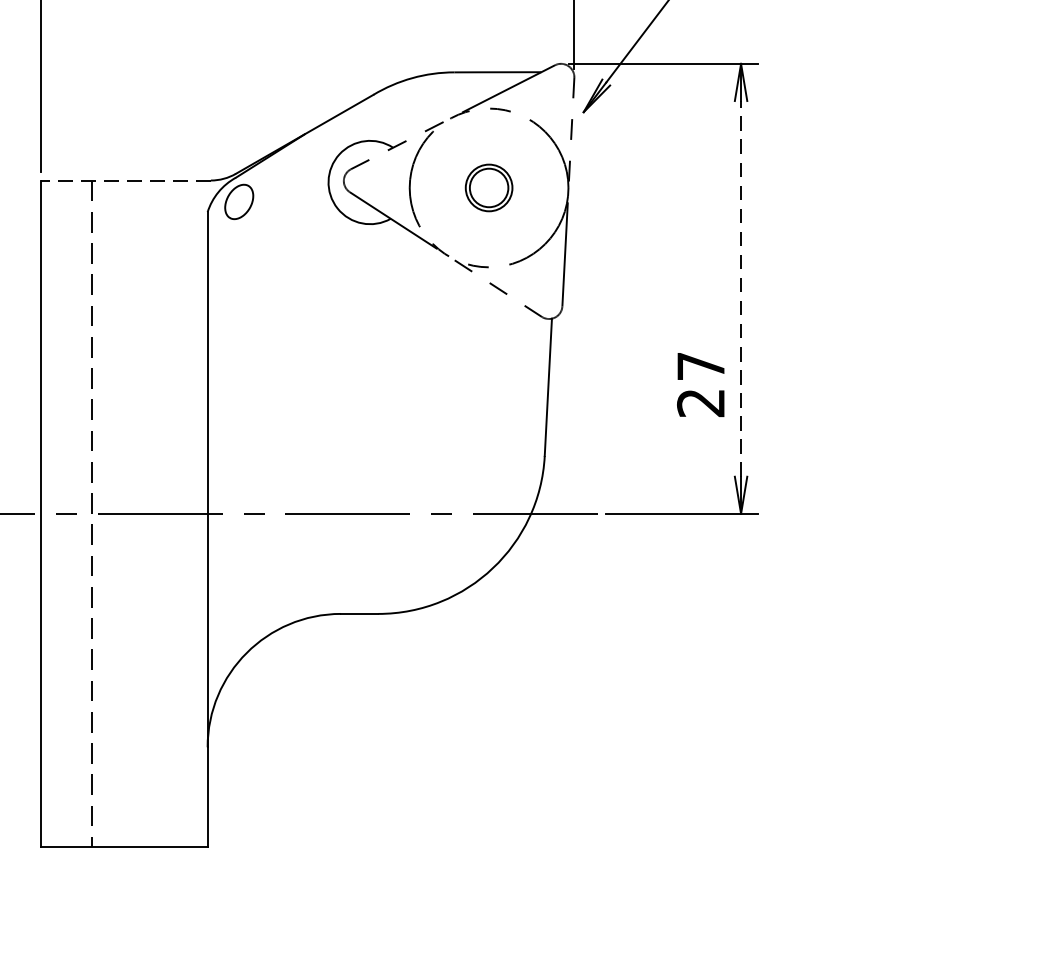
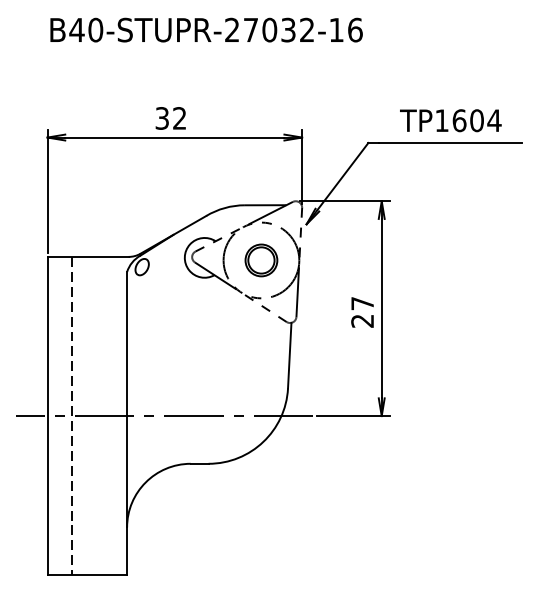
line: (126, 179) -> (88, 256), dashed -> solid
part: (489, 188) -> (261, 260), size x1.43
line: (740, 288) -> (381, 308), dashed -> solid
text: (700, 384) -> (362, 312), moved

